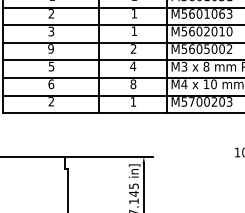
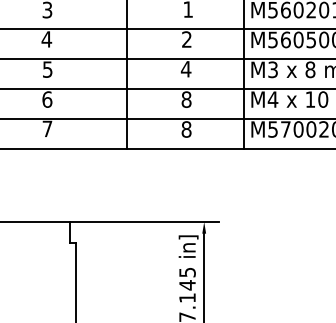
text: (51, 48) -> (47, 38), 9 -> 4
text: (51, 101) -> (47, 128), 2 -> 7
text: (133, 101) -> (186, 128), 1 -> 8

